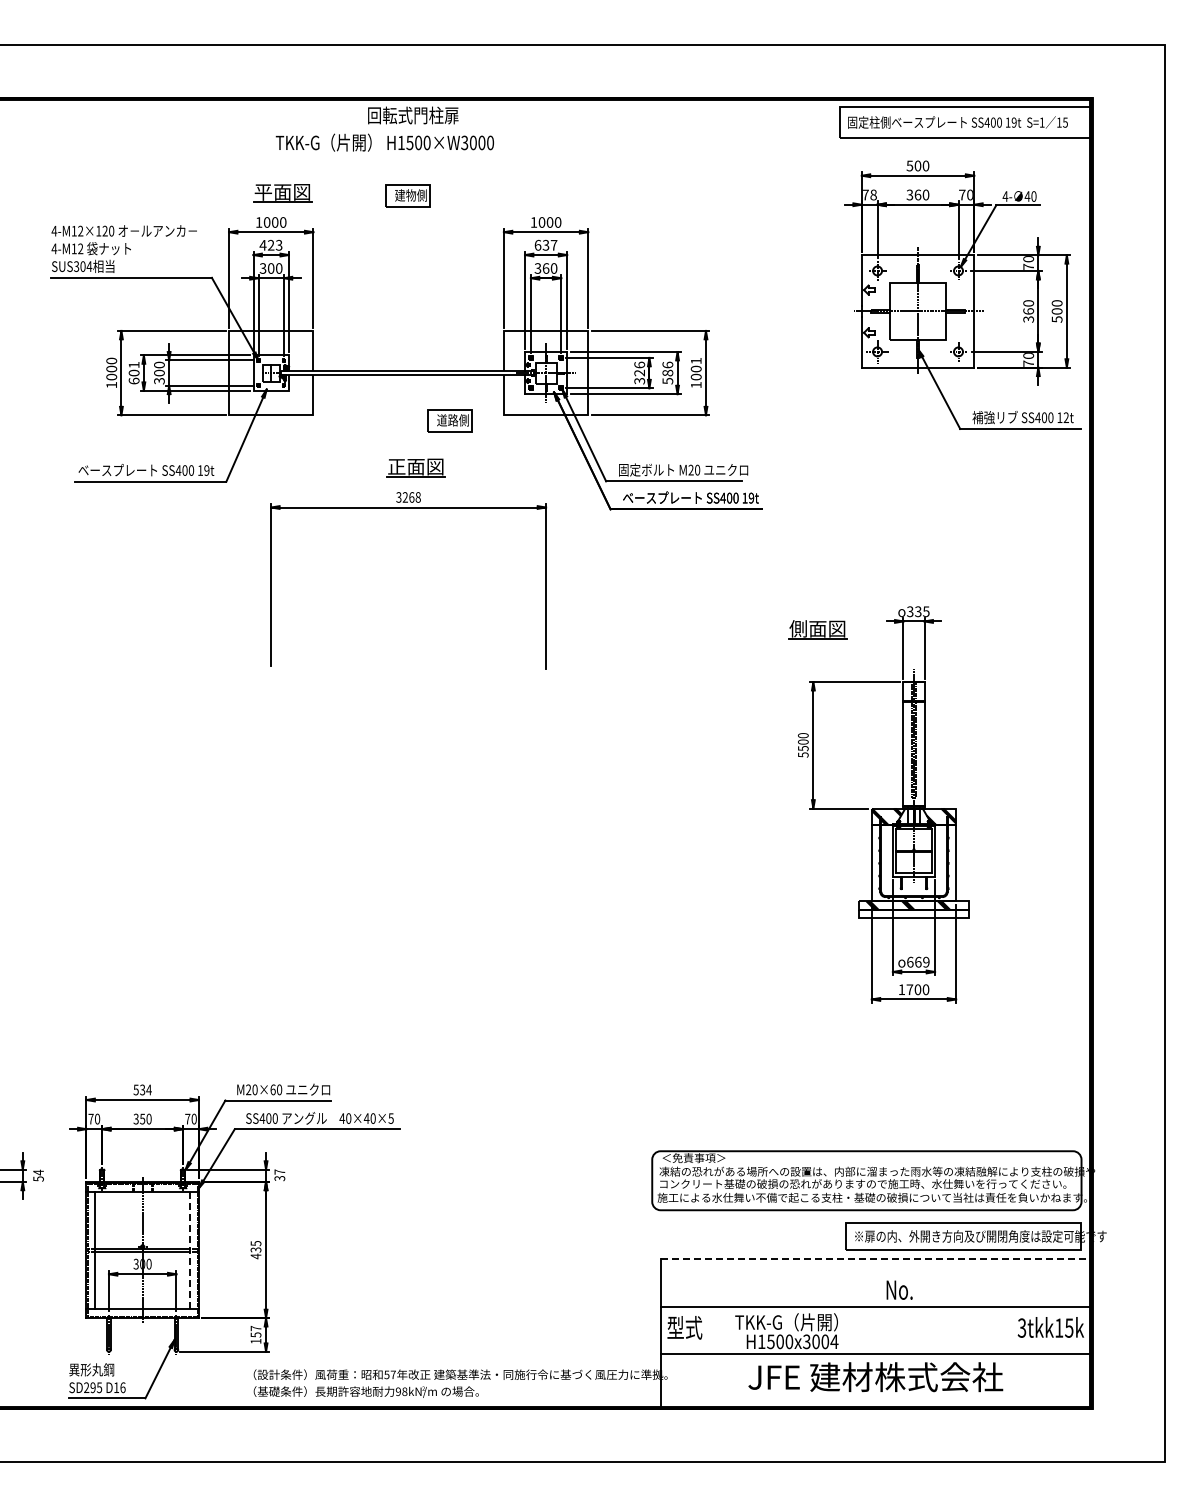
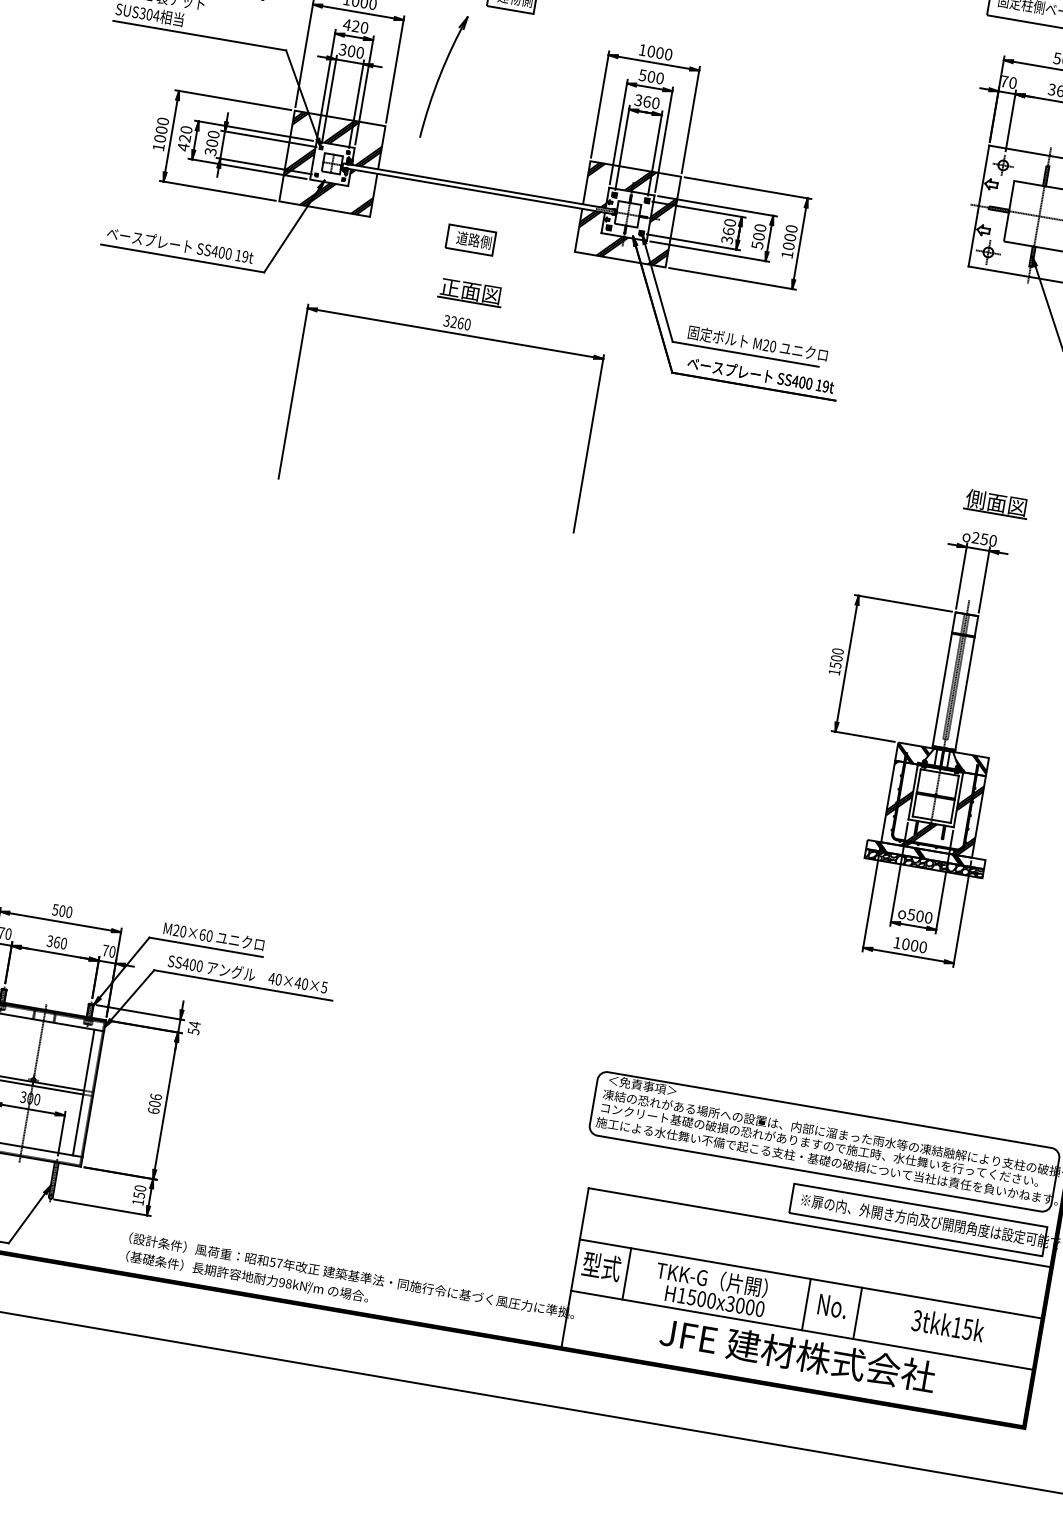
text: (873, 195) -> (1012, 83), 78 -> 70
text: (545, 244) -> (651, 75), 637 -> 500
text: (278, 245) -> (363, 27), 423 -> 420
part: (358, 276) -> (444, 75), added
text: (695, 360) -> (791, 228), 1001 -> 1000
text: (639, 368) -> (729, 226), 326 -> 360
text: (667, 368) -> (759, 231), 586 -> 500
text: (133, 372) -> (184, 137), 601 -> 420
hatch: (271, 372) -> (332, 163), added
hatch: (545, 372) -> (627, 213), added
part: (449, 420) -> (470, 239), moved
text: (417, 497) -> (466, 324), 3268 -> 3260
text: (918, 611) -> (984, 539), 335 -> 250
part: (817, 629) -> (996, 503), moved
text: (803, 754) -> (834, 671), 5500 -> 1500
hatch: (913, 863) -> (932, 809), added
hatch: (913, 913) -> (923, 863), added
text: (918, 961) -> (920, 915), 669 -> 500
text: (909, 989) -> (905, 944), 1700 -> 1000
text: (145, 1089) -> (65, 911), 534 -> 500
text: (142, 1118) -> (56, 941), 350 -> 360
text: (279, 1174) -> (194, 1027), 37 -> 54
text: (255, 1249) -> (154, 1103), 435 -> 606
line: (189, 1251) -> (83, 1093), dashed -> solid
line: (875, 1259) -> (819, 1228), dashed -> solid
text: (899, 1289) -> (832, 1305), moved
text: (1050, 1327) -> (947, 1325), moved
text: (255, 1328) -> (139, 1188), 157 -> 150
line: (708, 1330) -> (626, 1273), added
line: (875, 1330) -> (806, 1304), added
line: (923, 1330) -> (857, 1313), added
text: (834, 1341) -> (760, 1308), H1500x3004 -> H1500x3000

